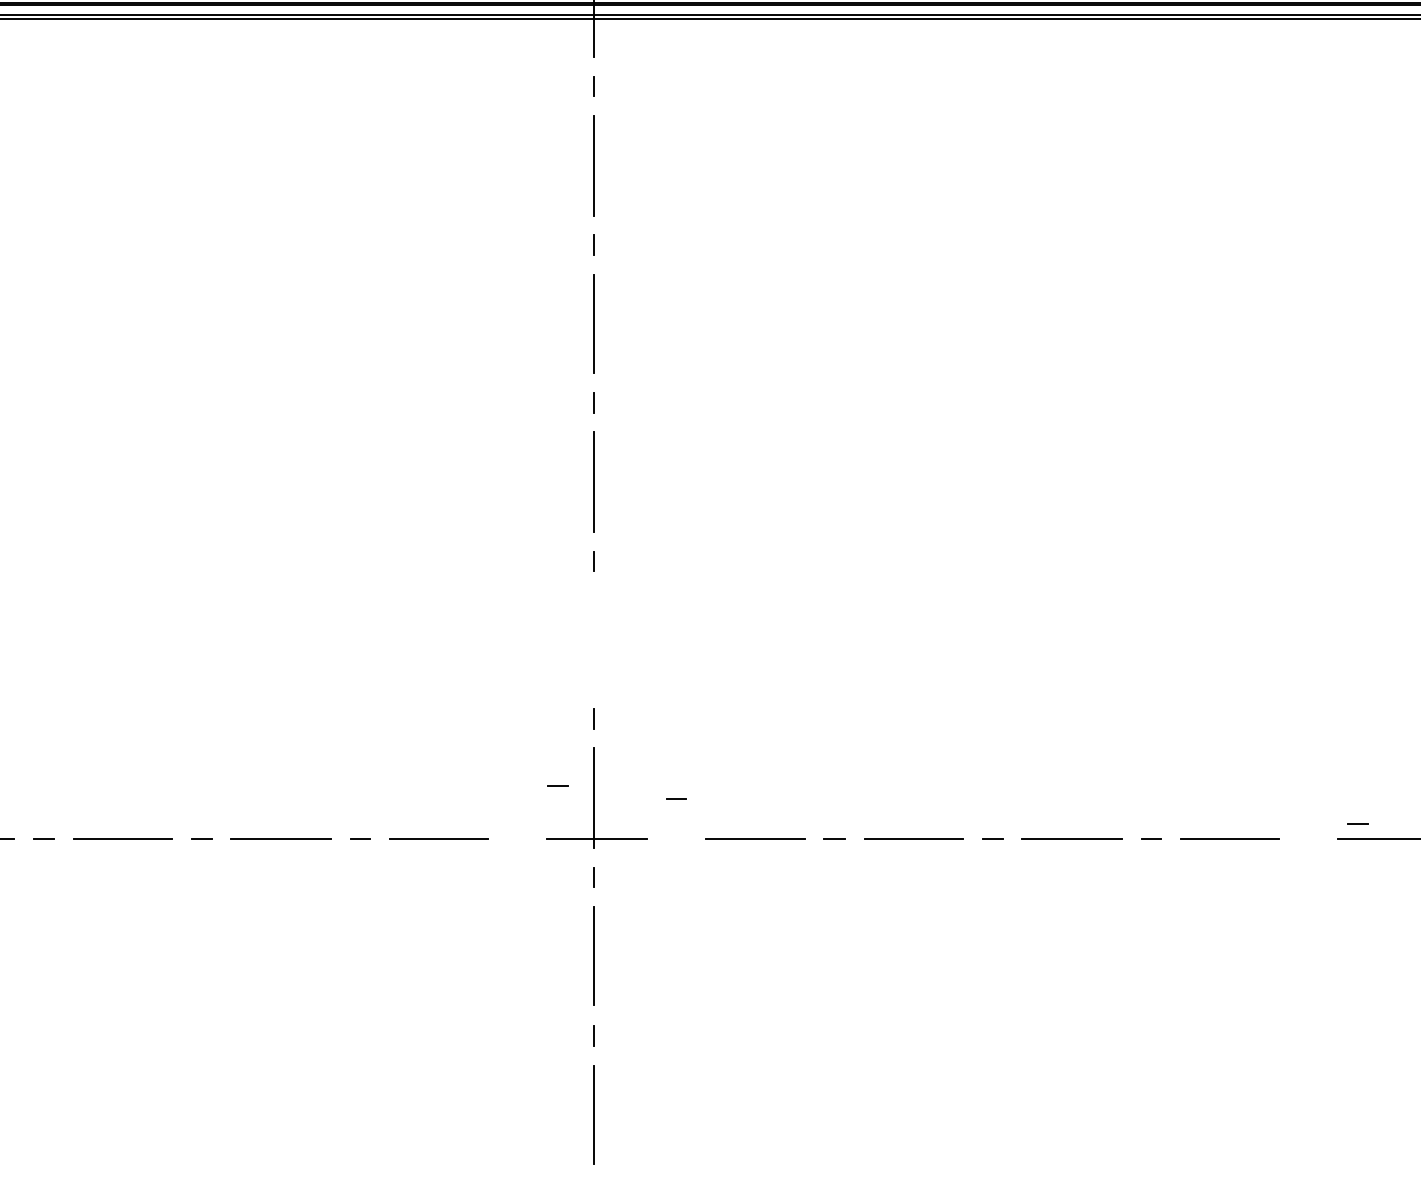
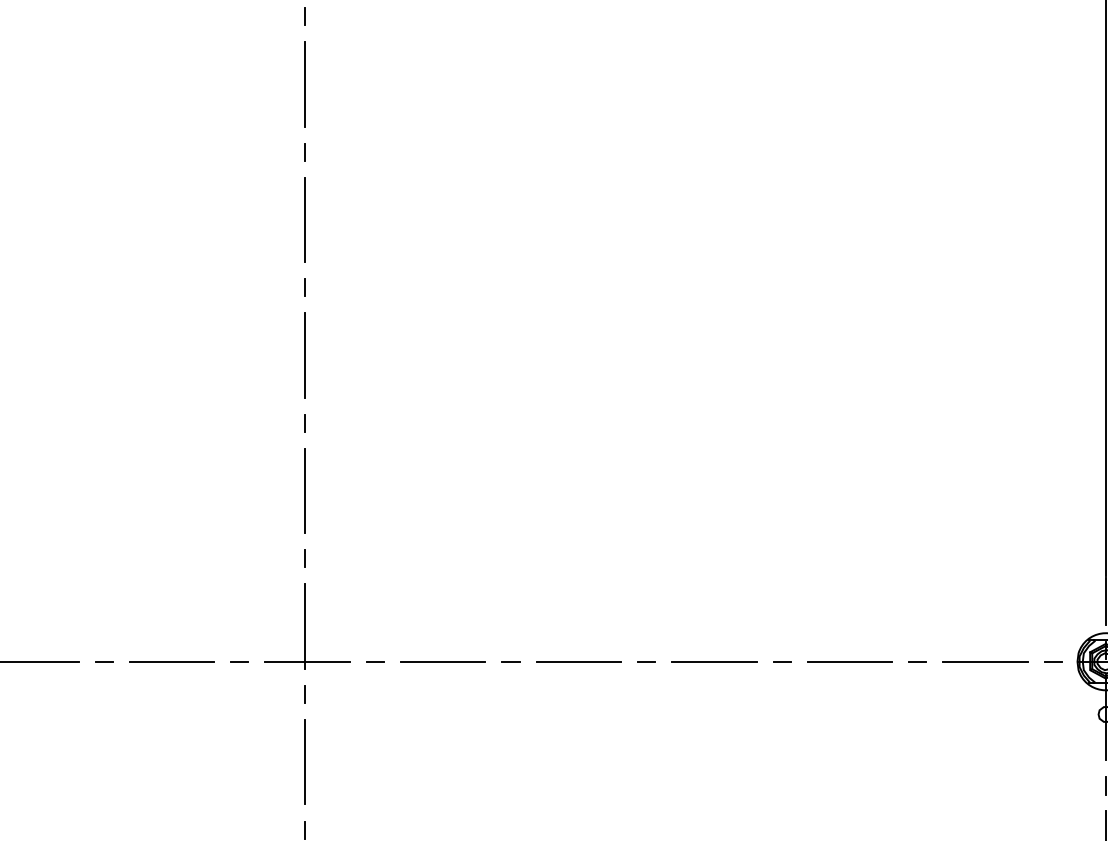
line: (594, 639) -> (305, 490), added
line: (557, 785) -> (239, 660), moved
line: (676, 798) -> (375, 660), moved
line: (1357, 823) -> (916, 660), moved

